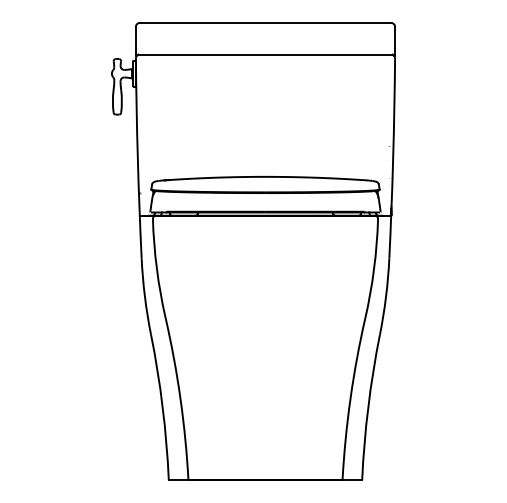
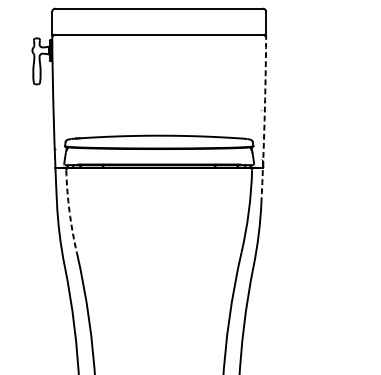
arc: (393, 158) -> (264, 120), solid -> dashed
arc: (156, 268) -> (69, 211), solid -> dashed

